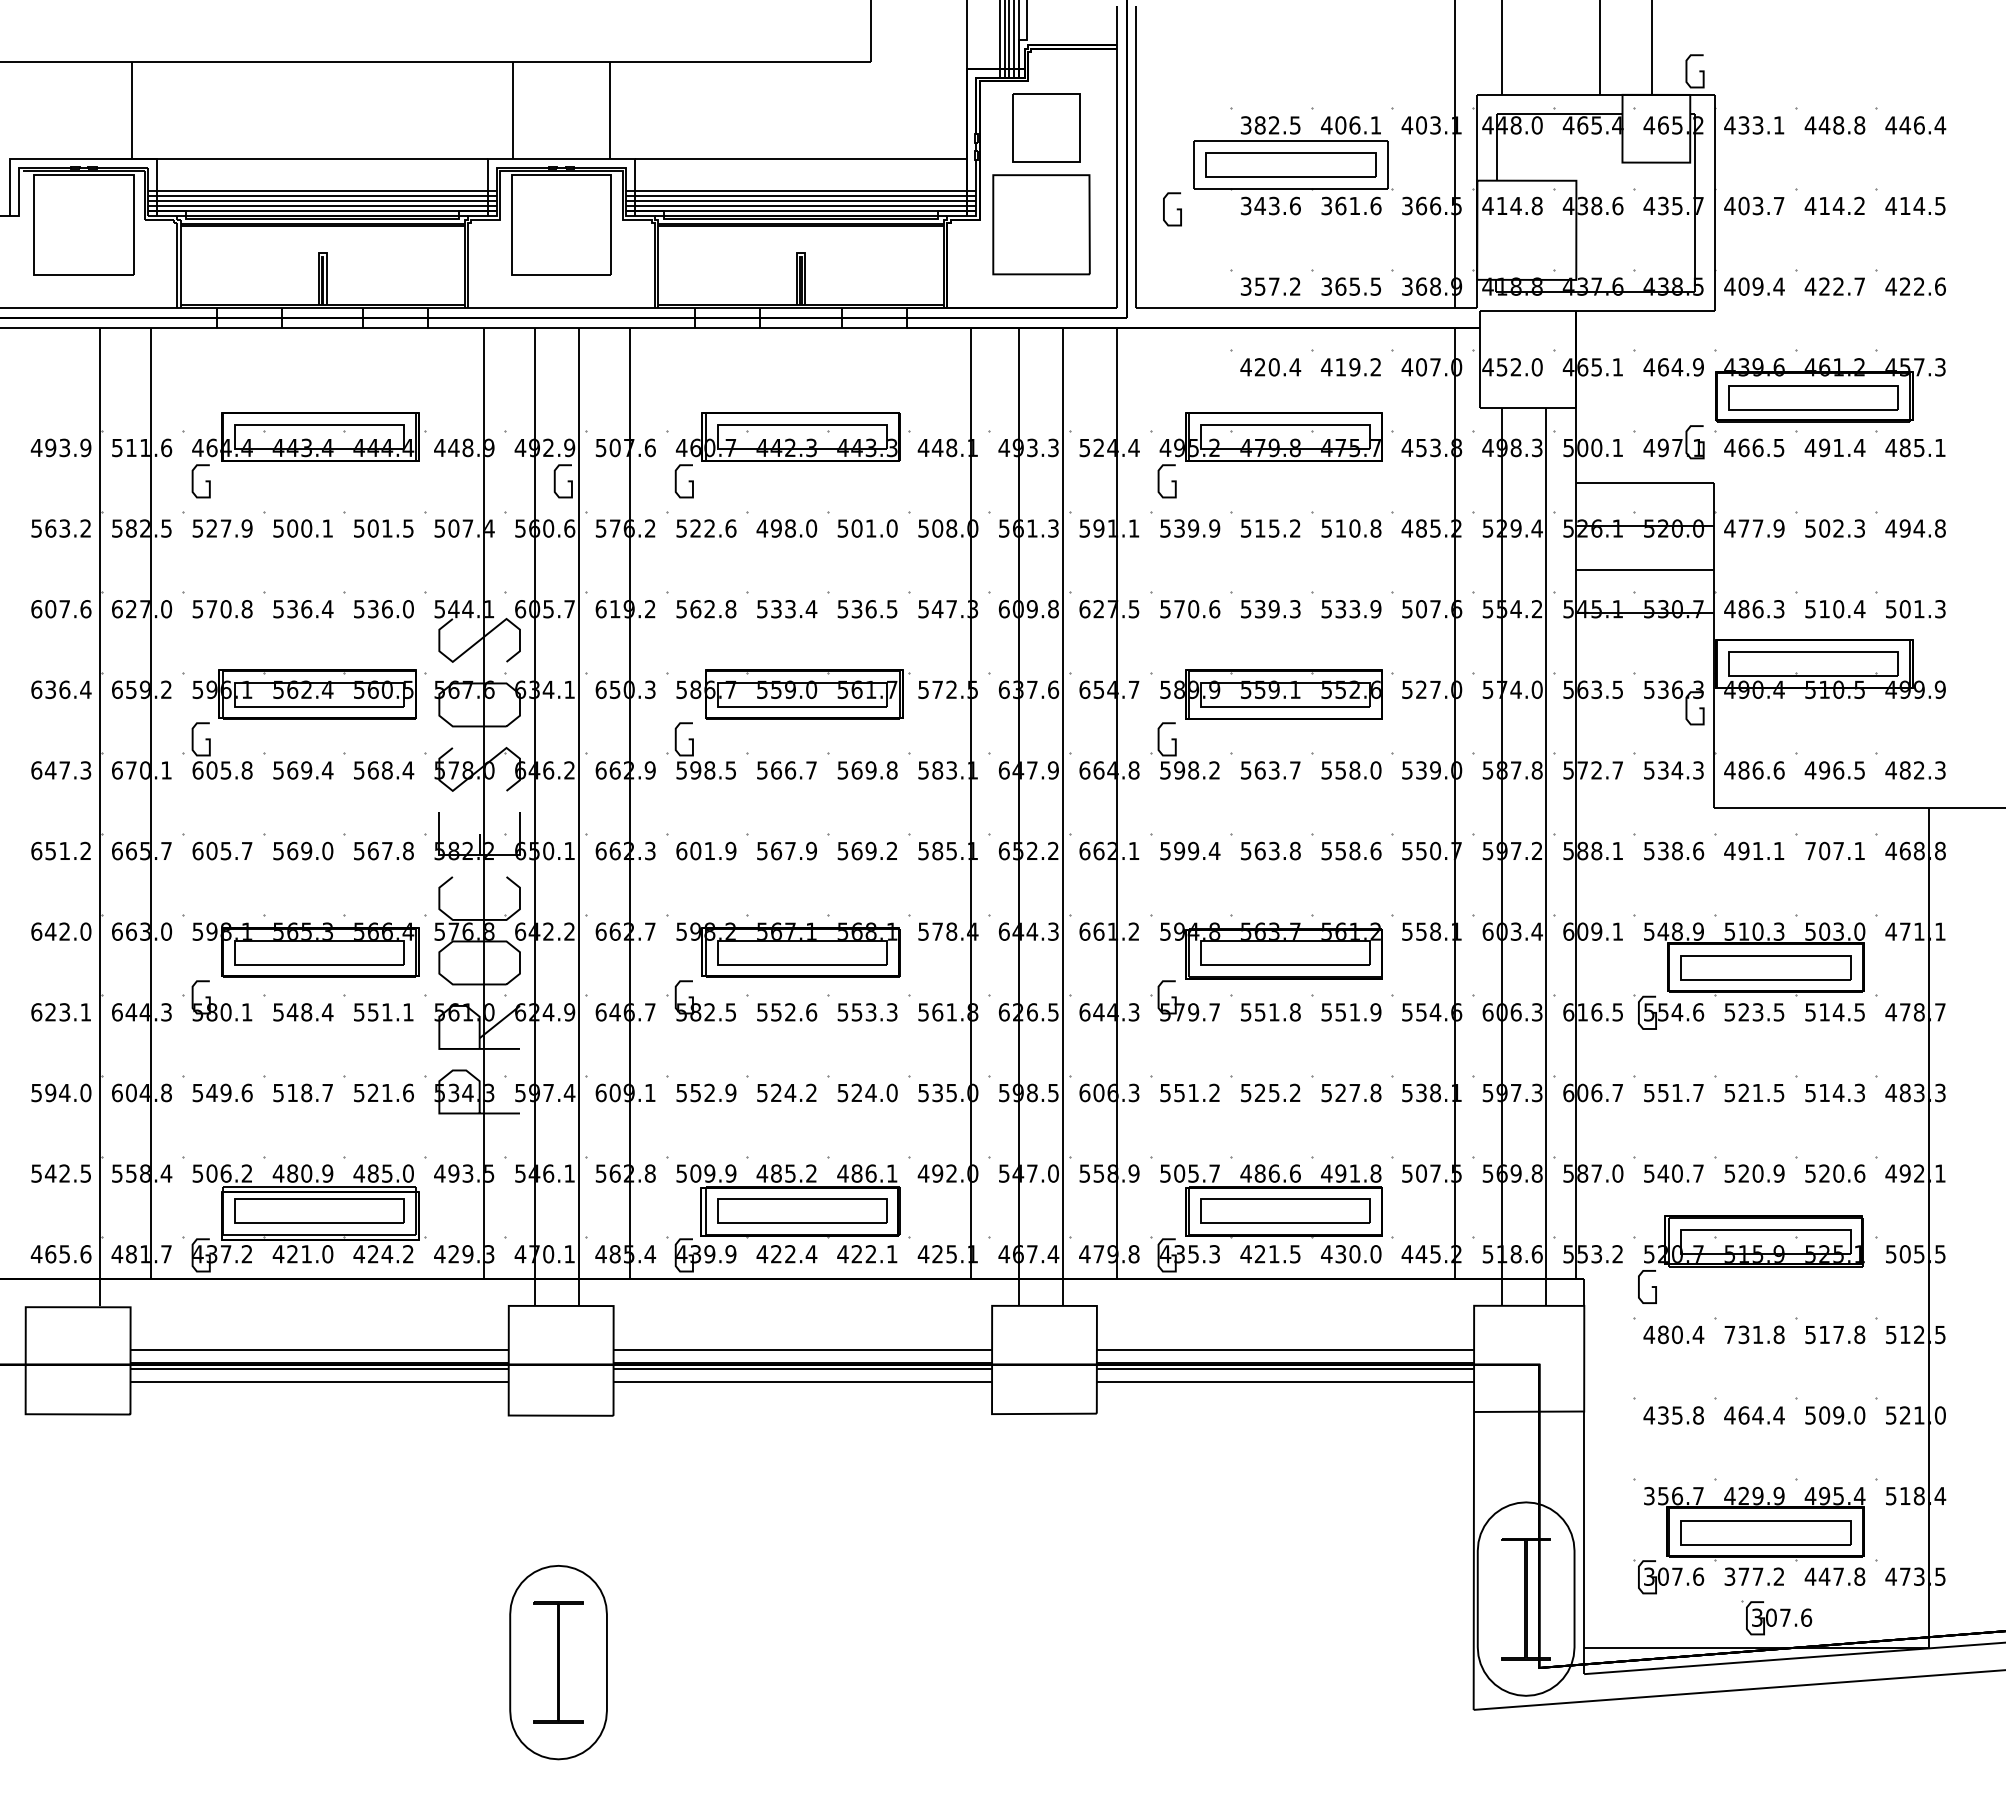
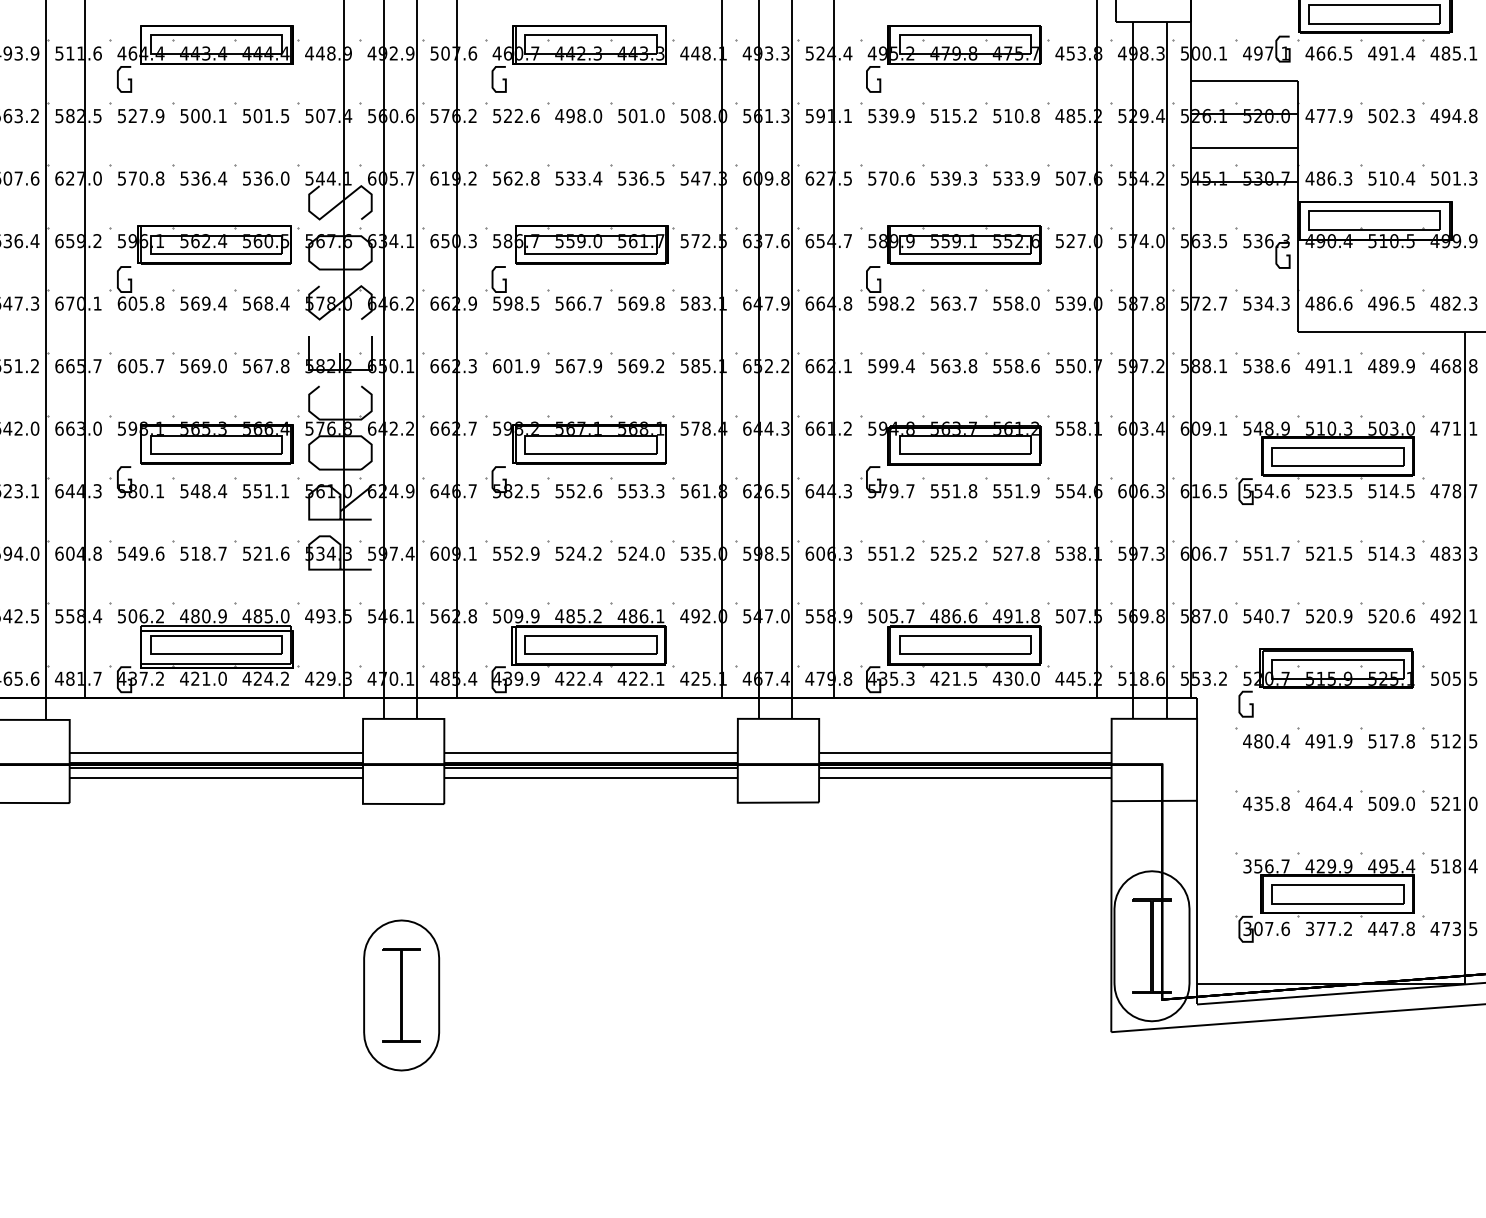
curve: (567, 481) -> (408, 79), removed
text: (1834, 850) -> (1391, 365), 707.1 -> 489.9
text: (1754, 1334) -> (1329, 741), 731.8 -> 491.9
part: (1776, 1617) -> (1346, 960), removed

